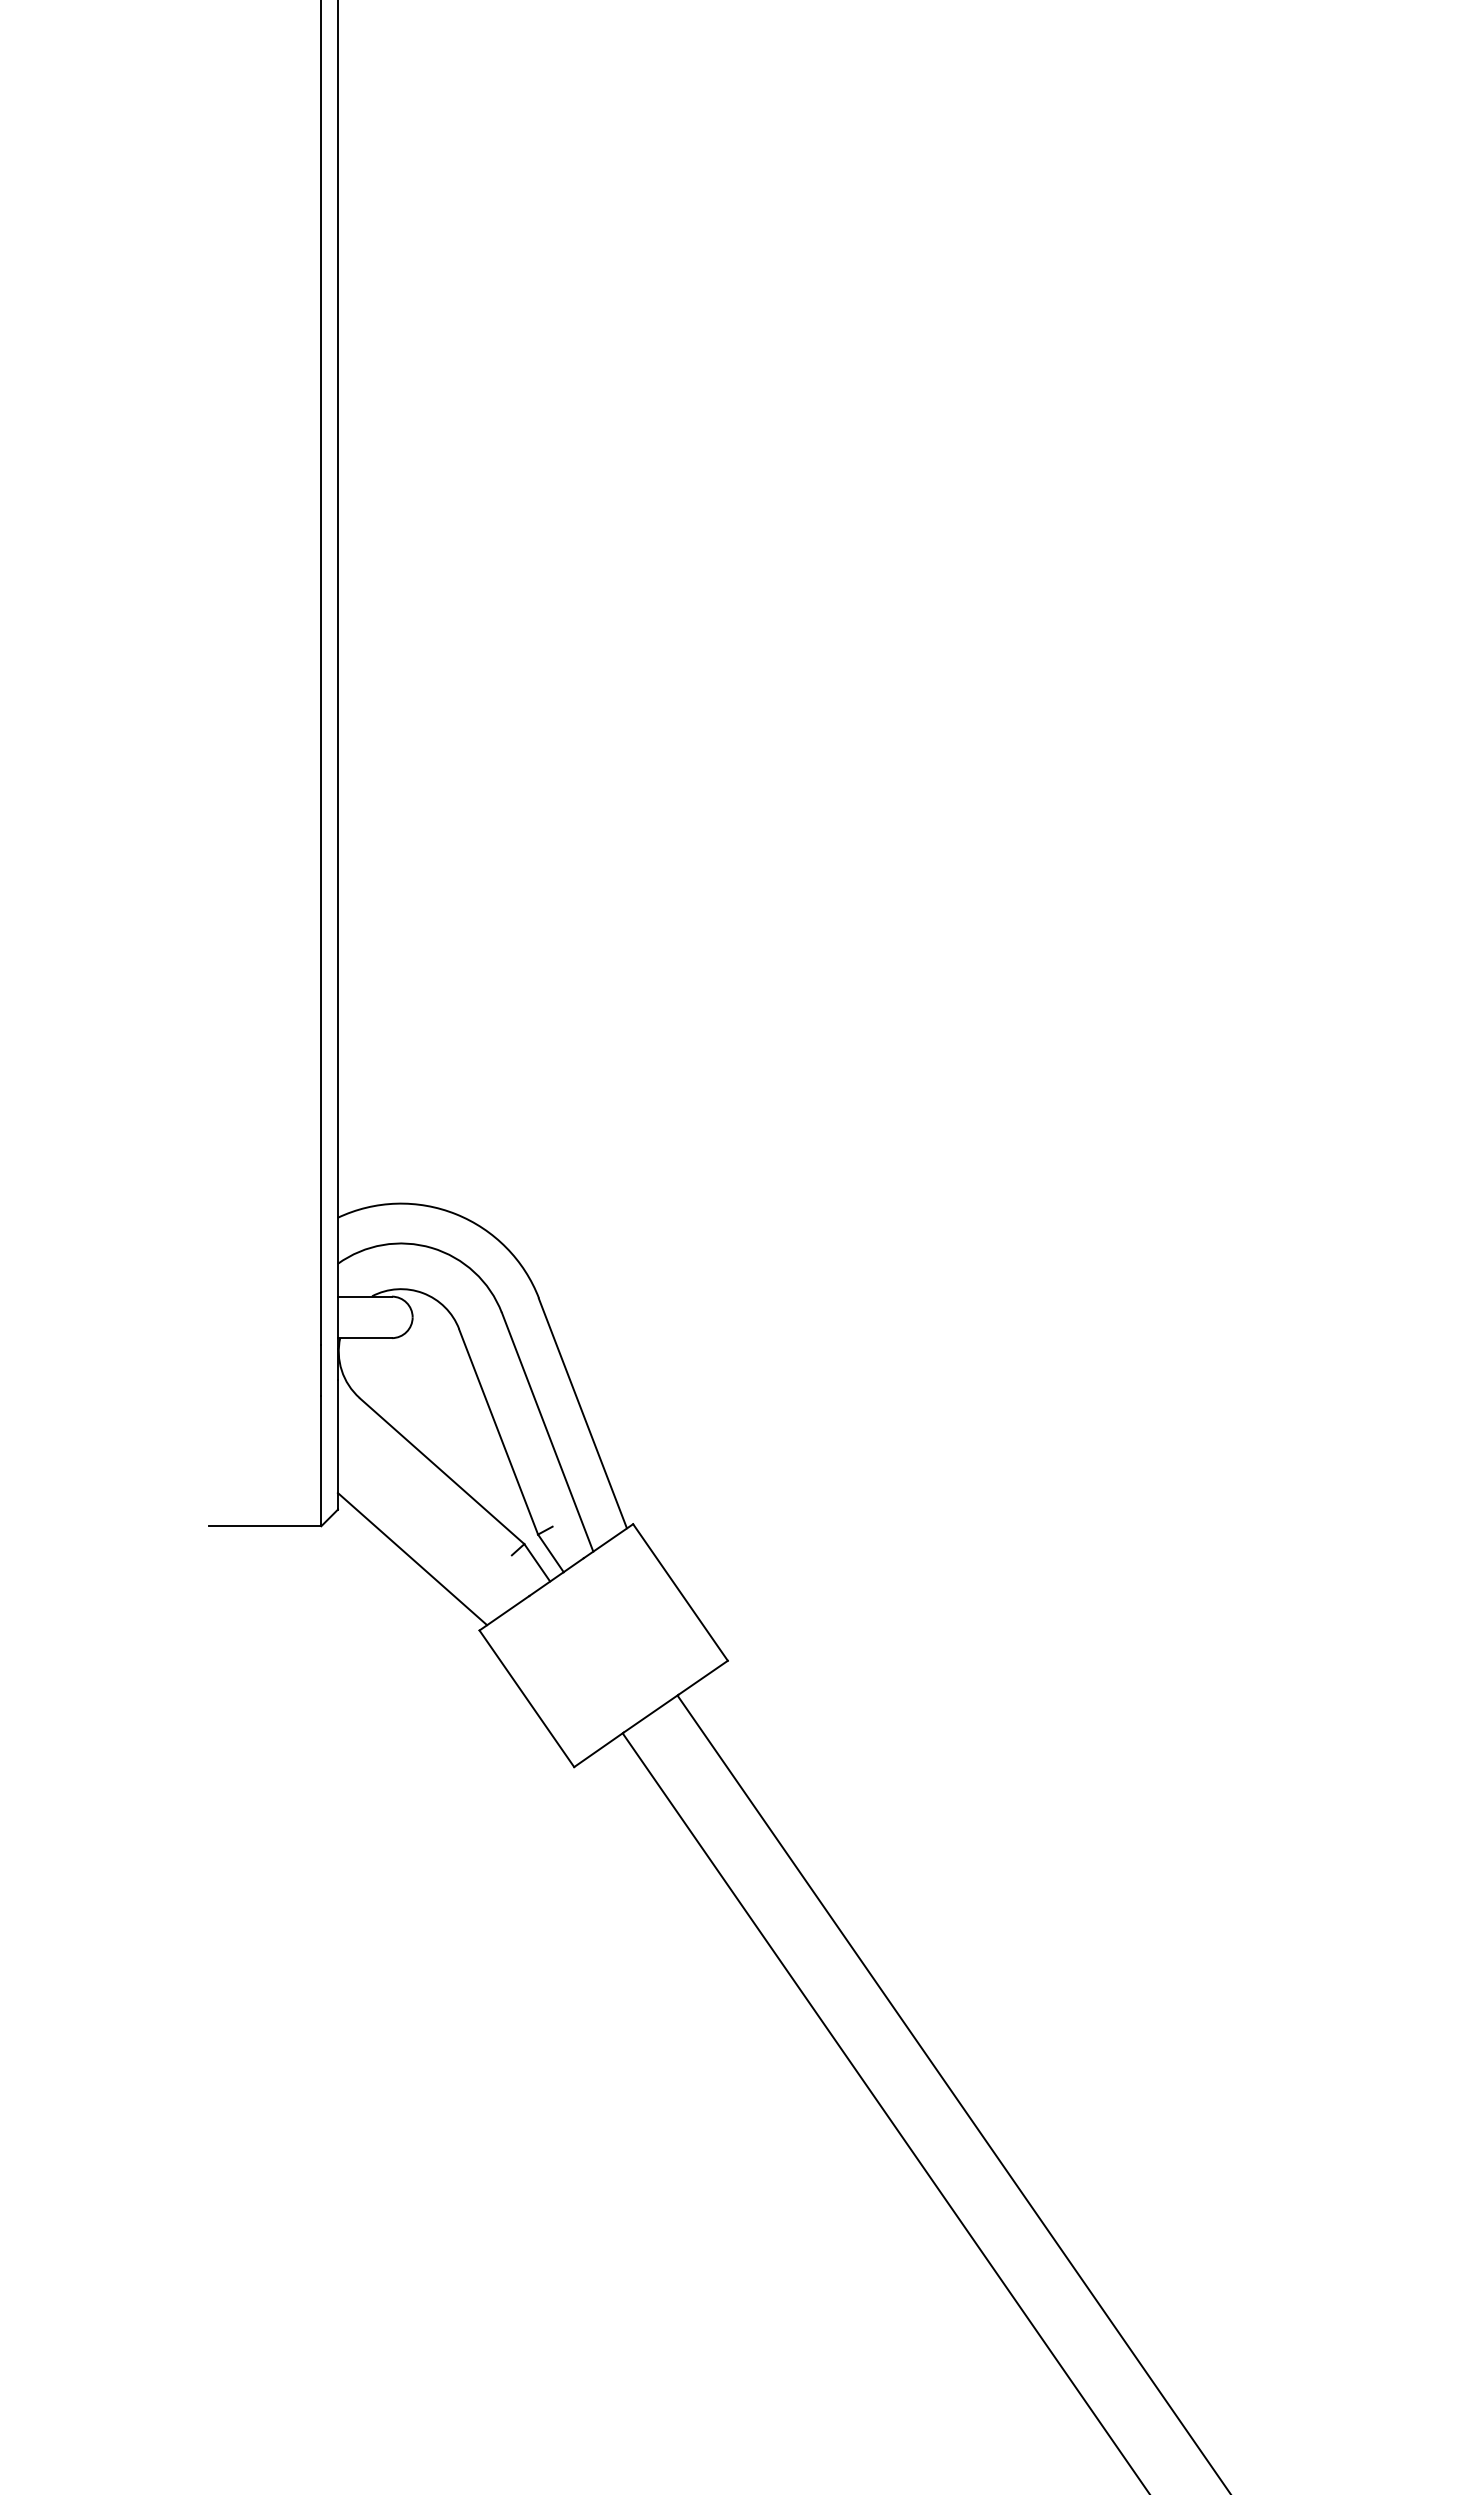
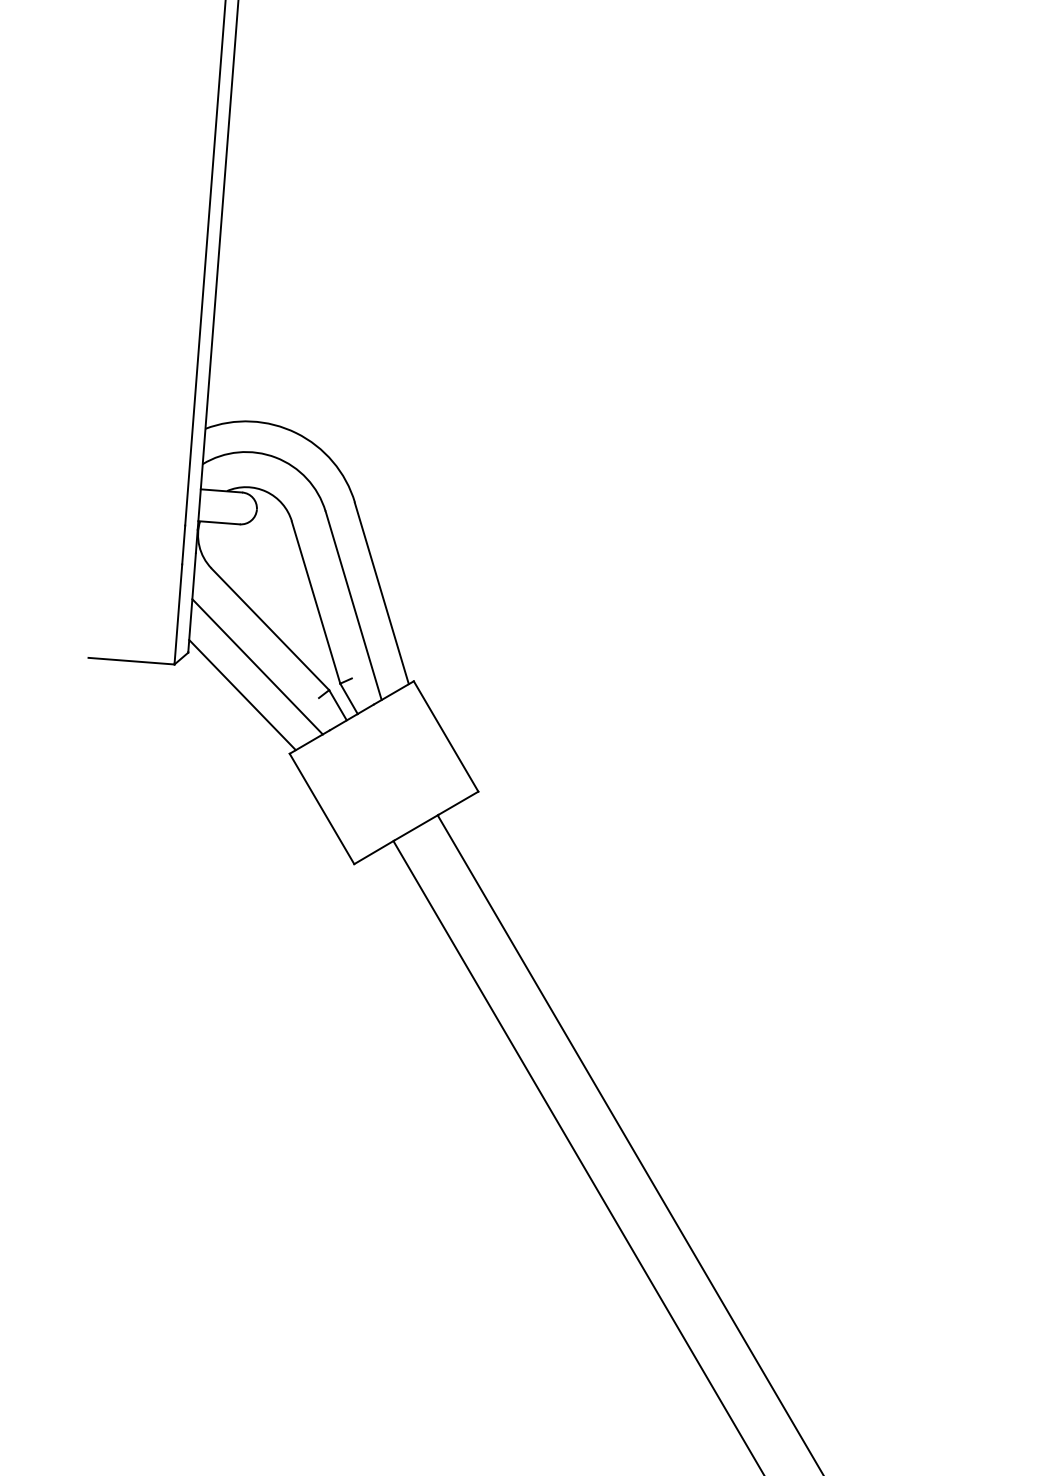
line: (428, 1520) -> (257, 666), added

